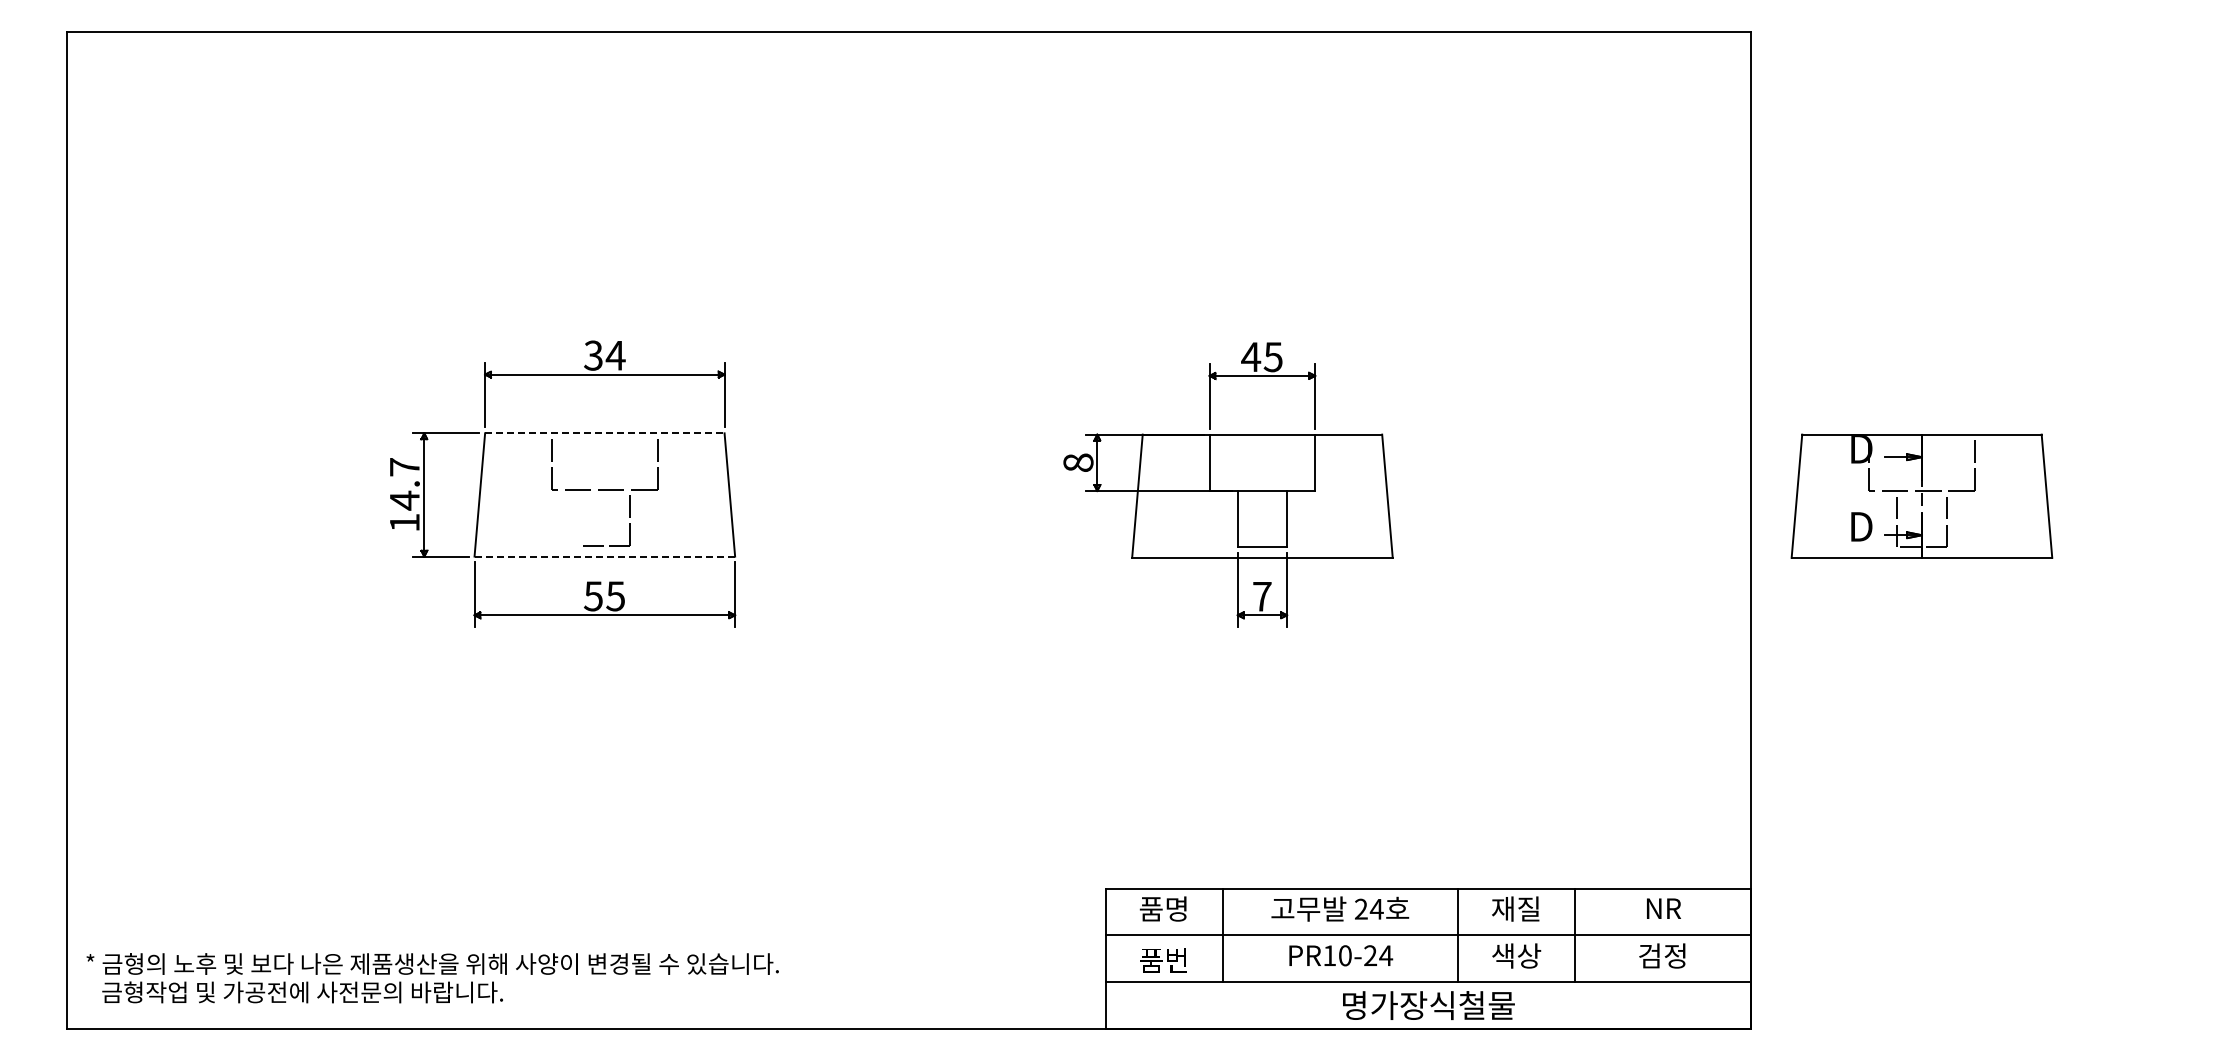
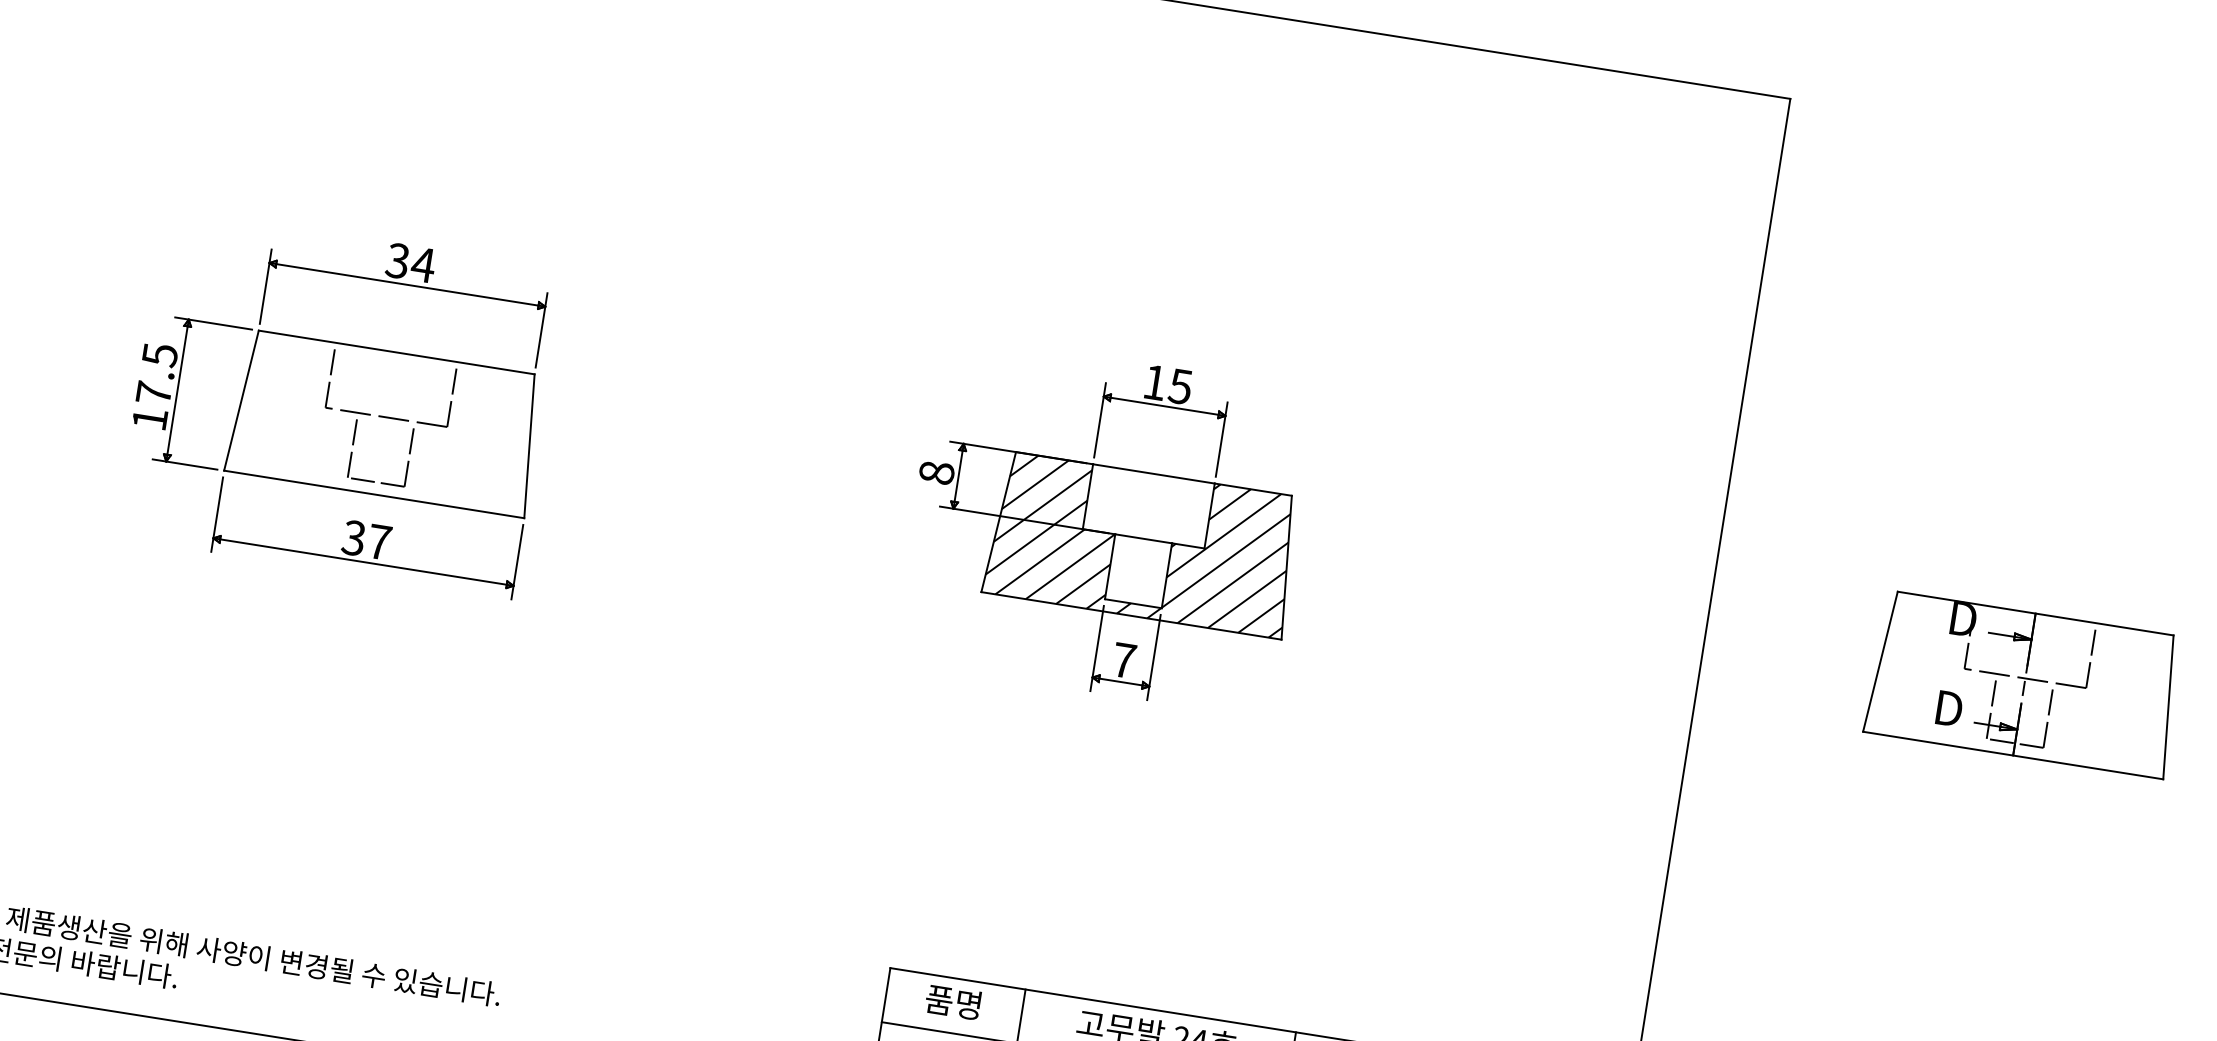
text: (1251, 356) -> (1155, 381), 45 -> 15
line: (604, 433) -> (396, 352), dashed -> solid
text: (404, 484) -> (156, 374), 14.7 -> 17.5
hatch: (1262, 495) -> (1142, 544), added
part: (1921, 495) -> (2024, 683), moved
line: (580, 517) -> (353, 444), added
line: (604, 556) -> (373, 494), dashed -> solid
text: (604, 596) -> (366, 540), 55 -> 37

